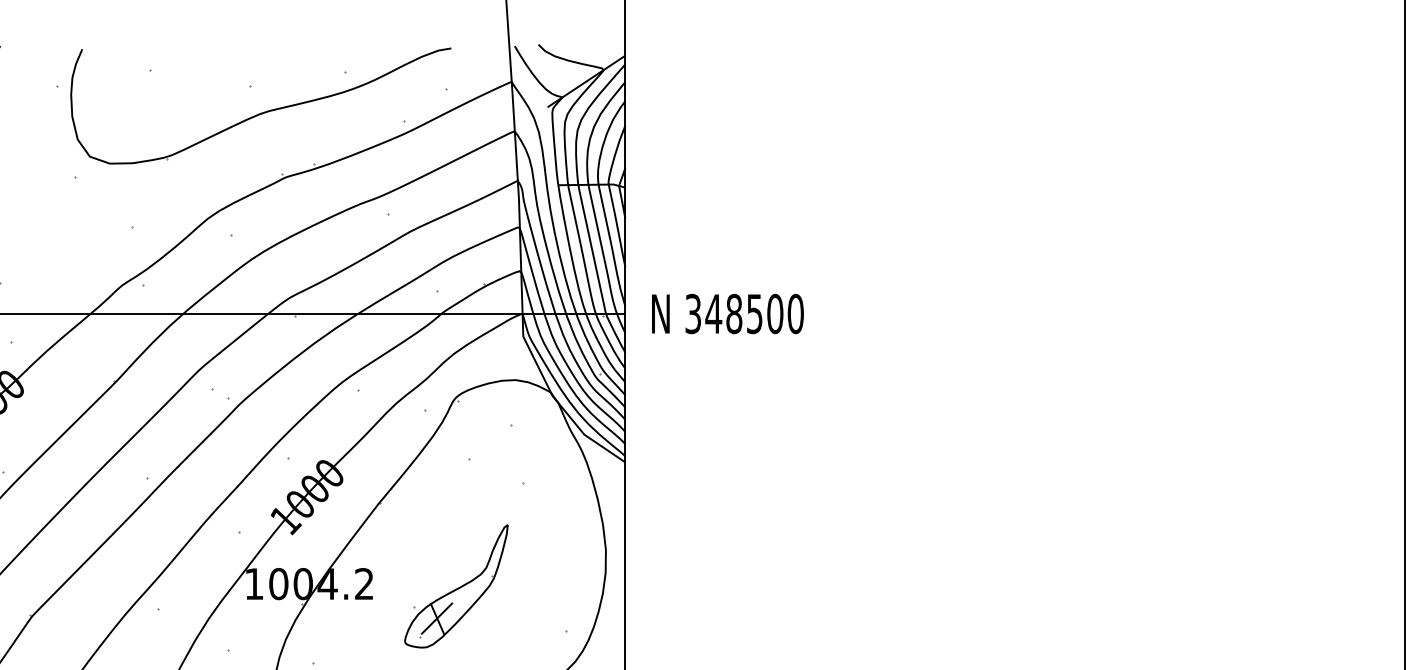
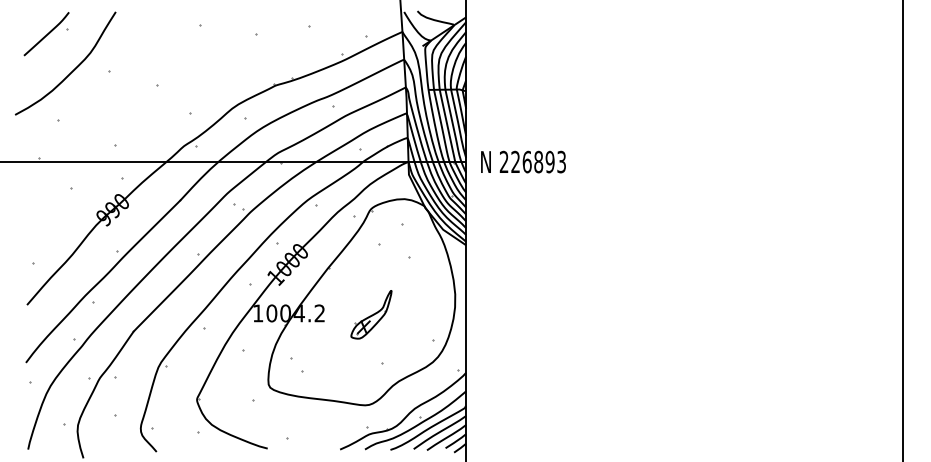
part: (253, 105) -> (257, 45), removed
text: (743, 312) -> (532, 161), 348500 -> 226893
part: (456, 585) -> (371, 314), size x0.7

